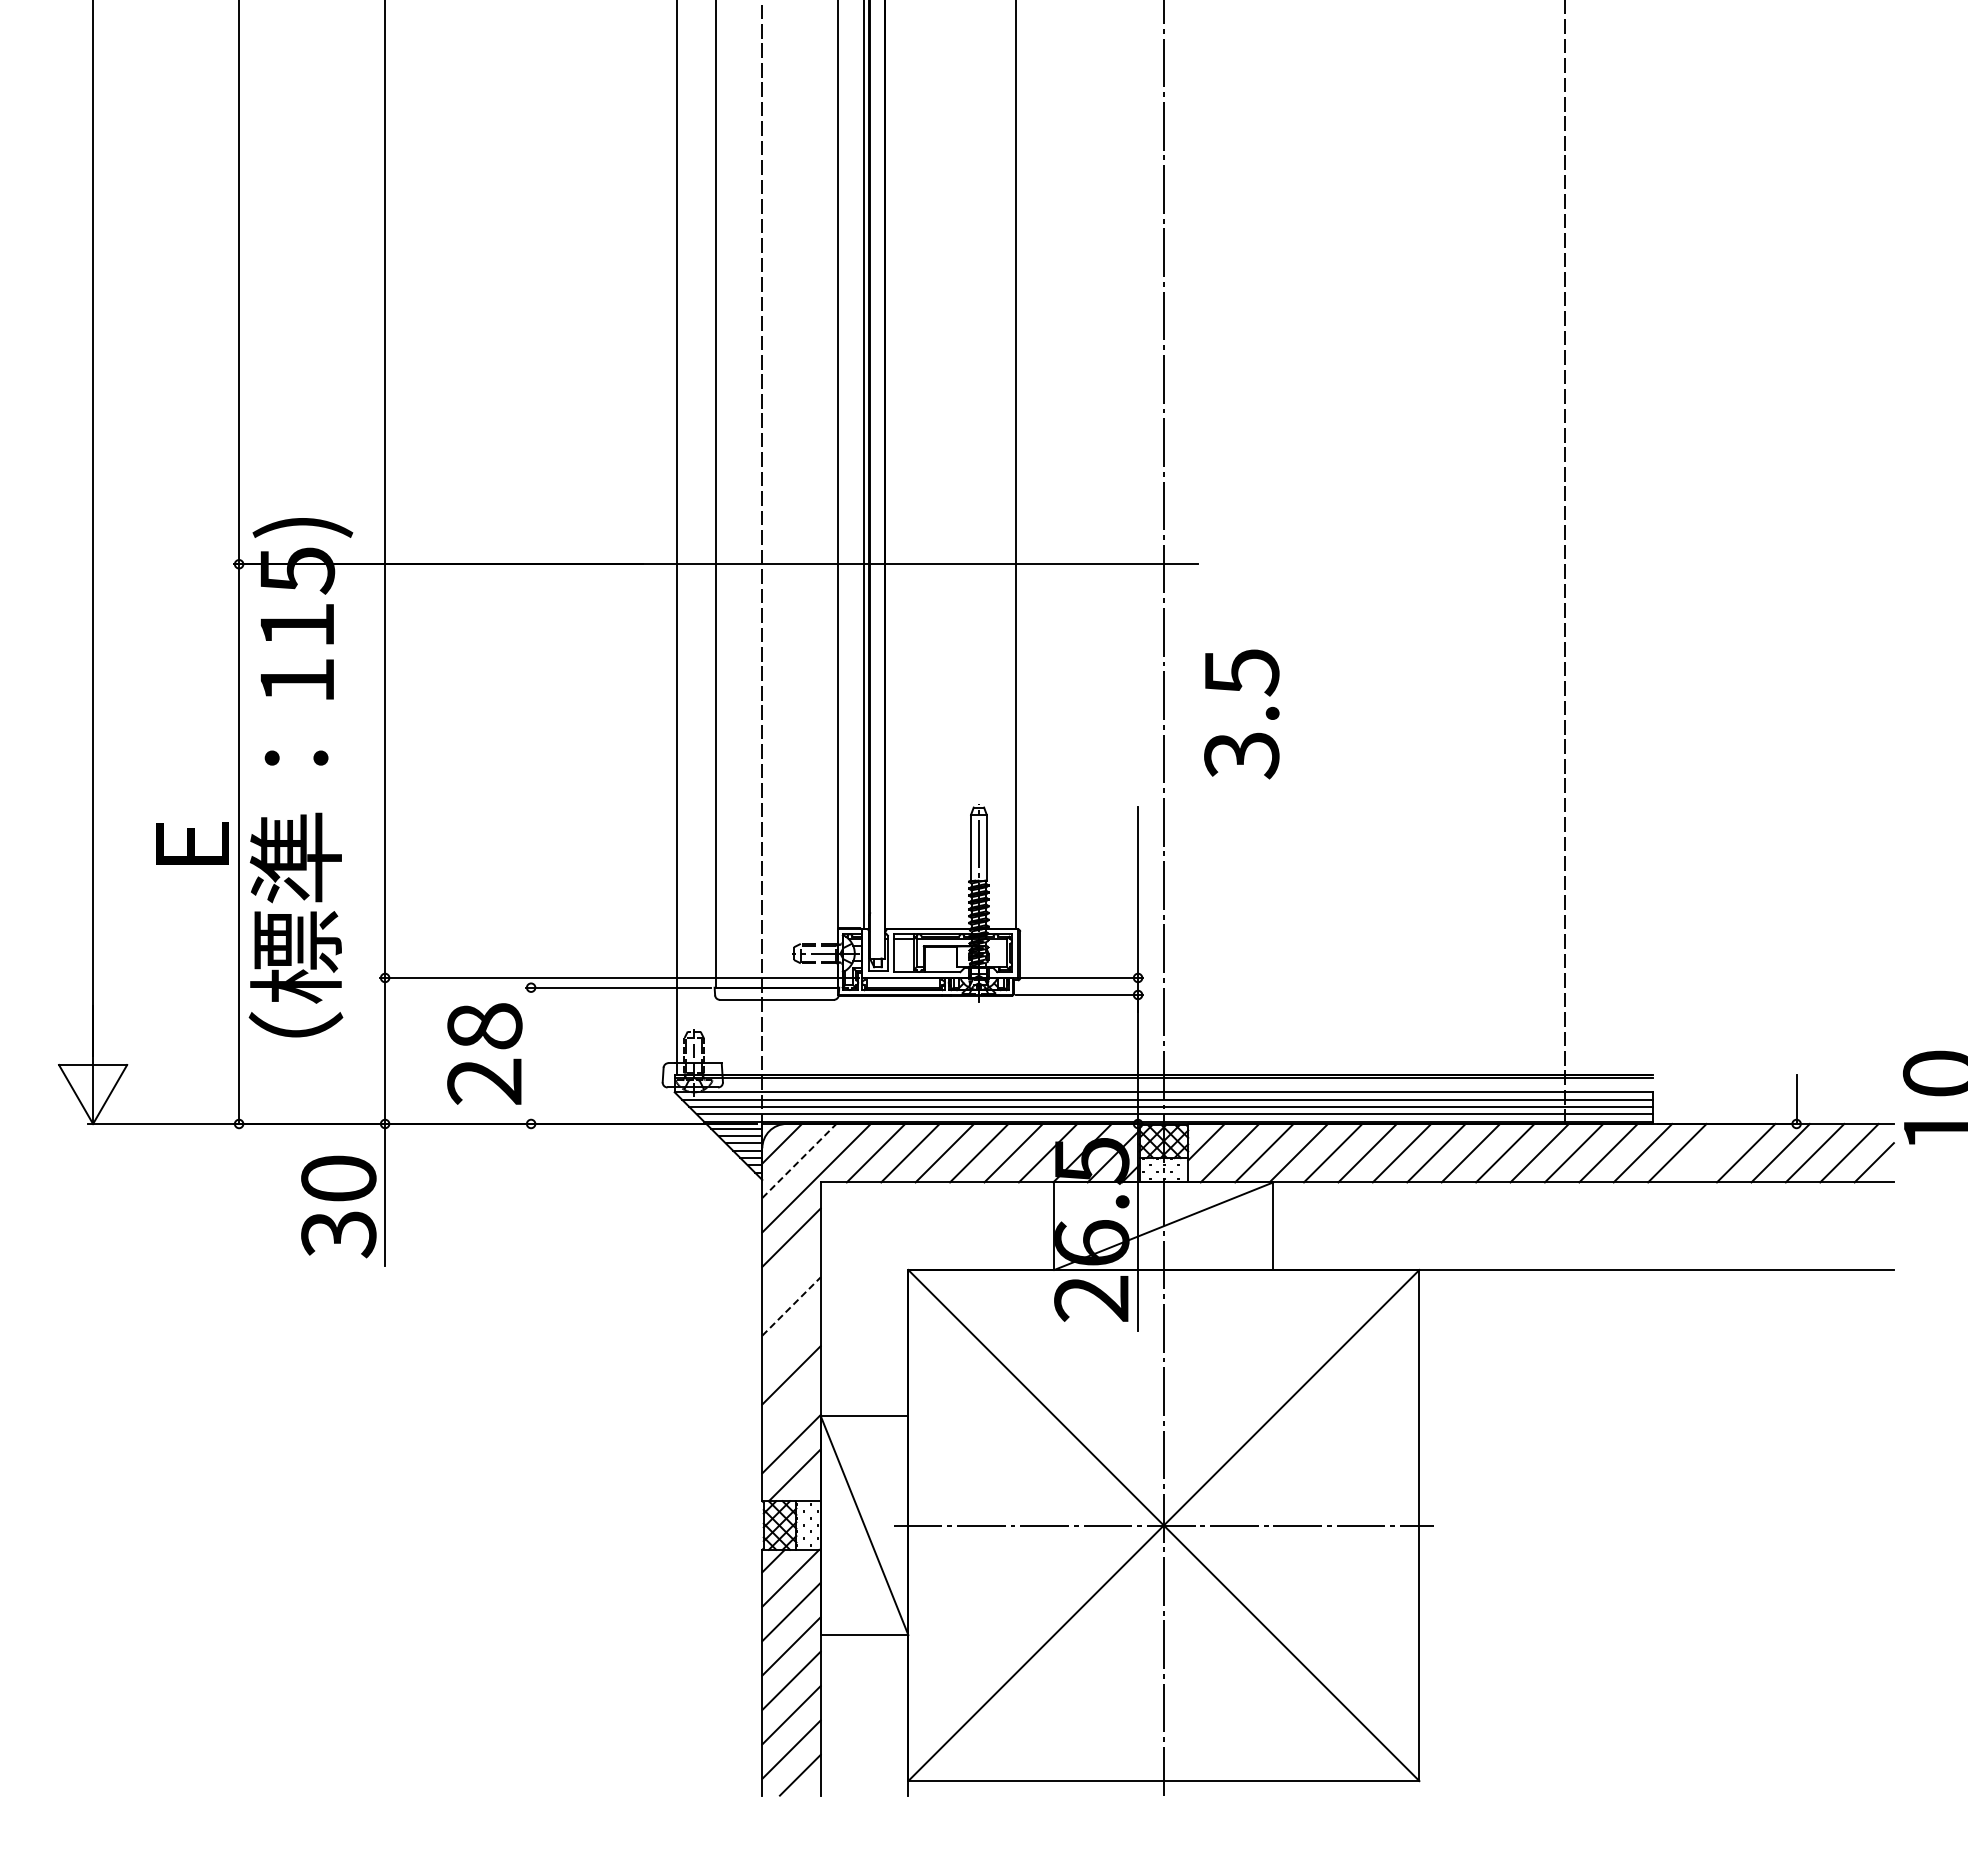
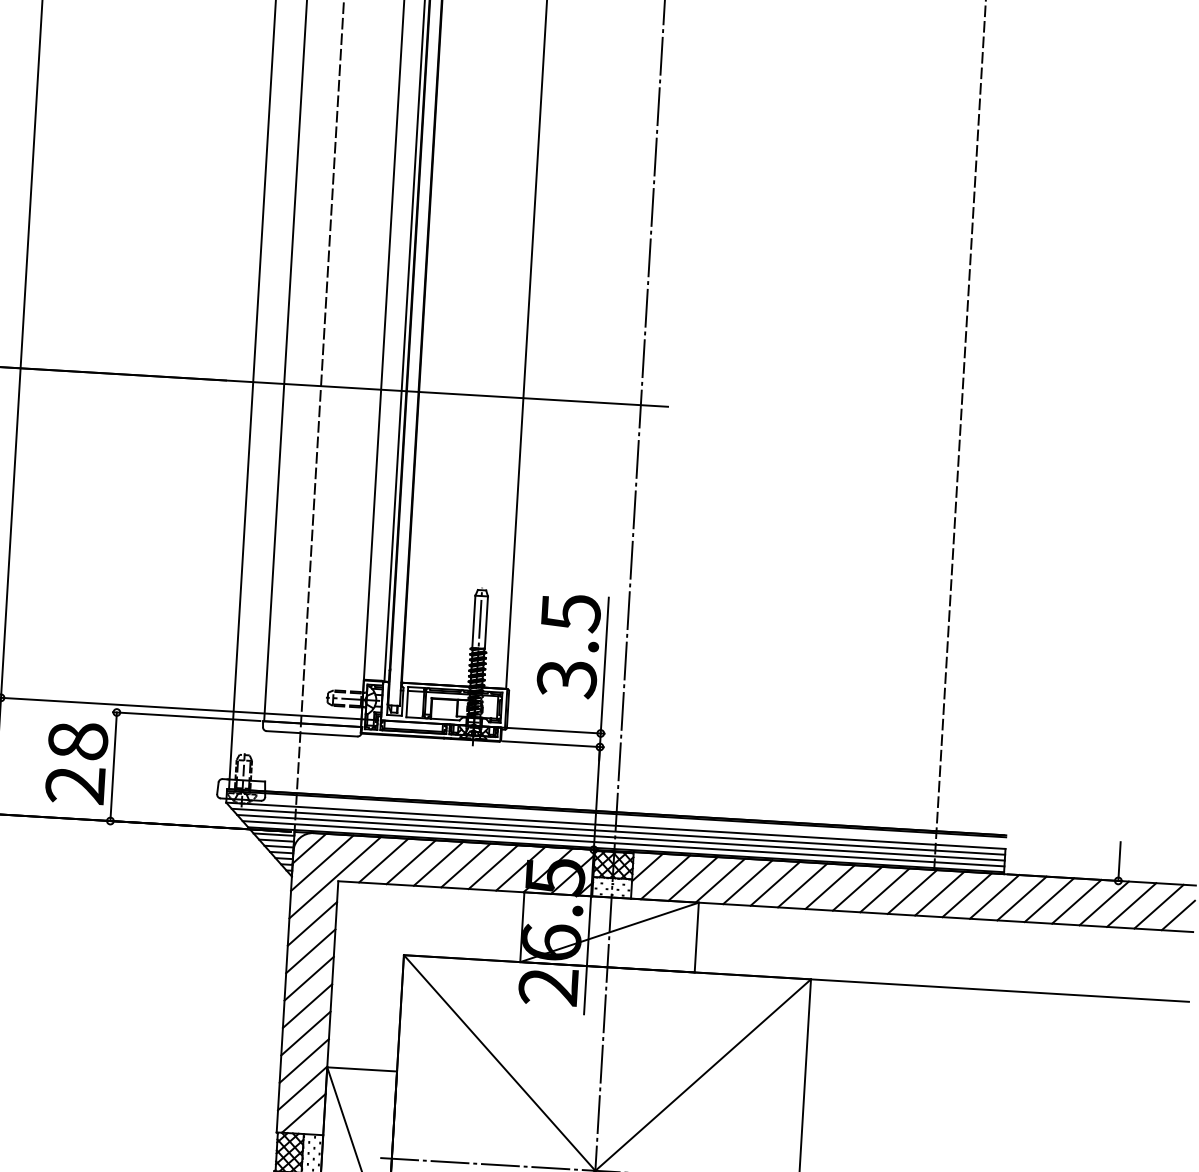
text: (1241, 714) -> (568, 646), moved
line: (531, 1055) -> (113, 766), added
line: (1711, 1152) -> (1049, 899), added
line: (799, 1160) -> (322, 862), dashed -> solid
line: (791, 1271) -> (310, 950), added
line: (791, 1306) -> (309, 978), dashed -> solid
line: (791, 1340) -> (307, 1005), added
line: (791, 1409) -> (304, 1060), added

